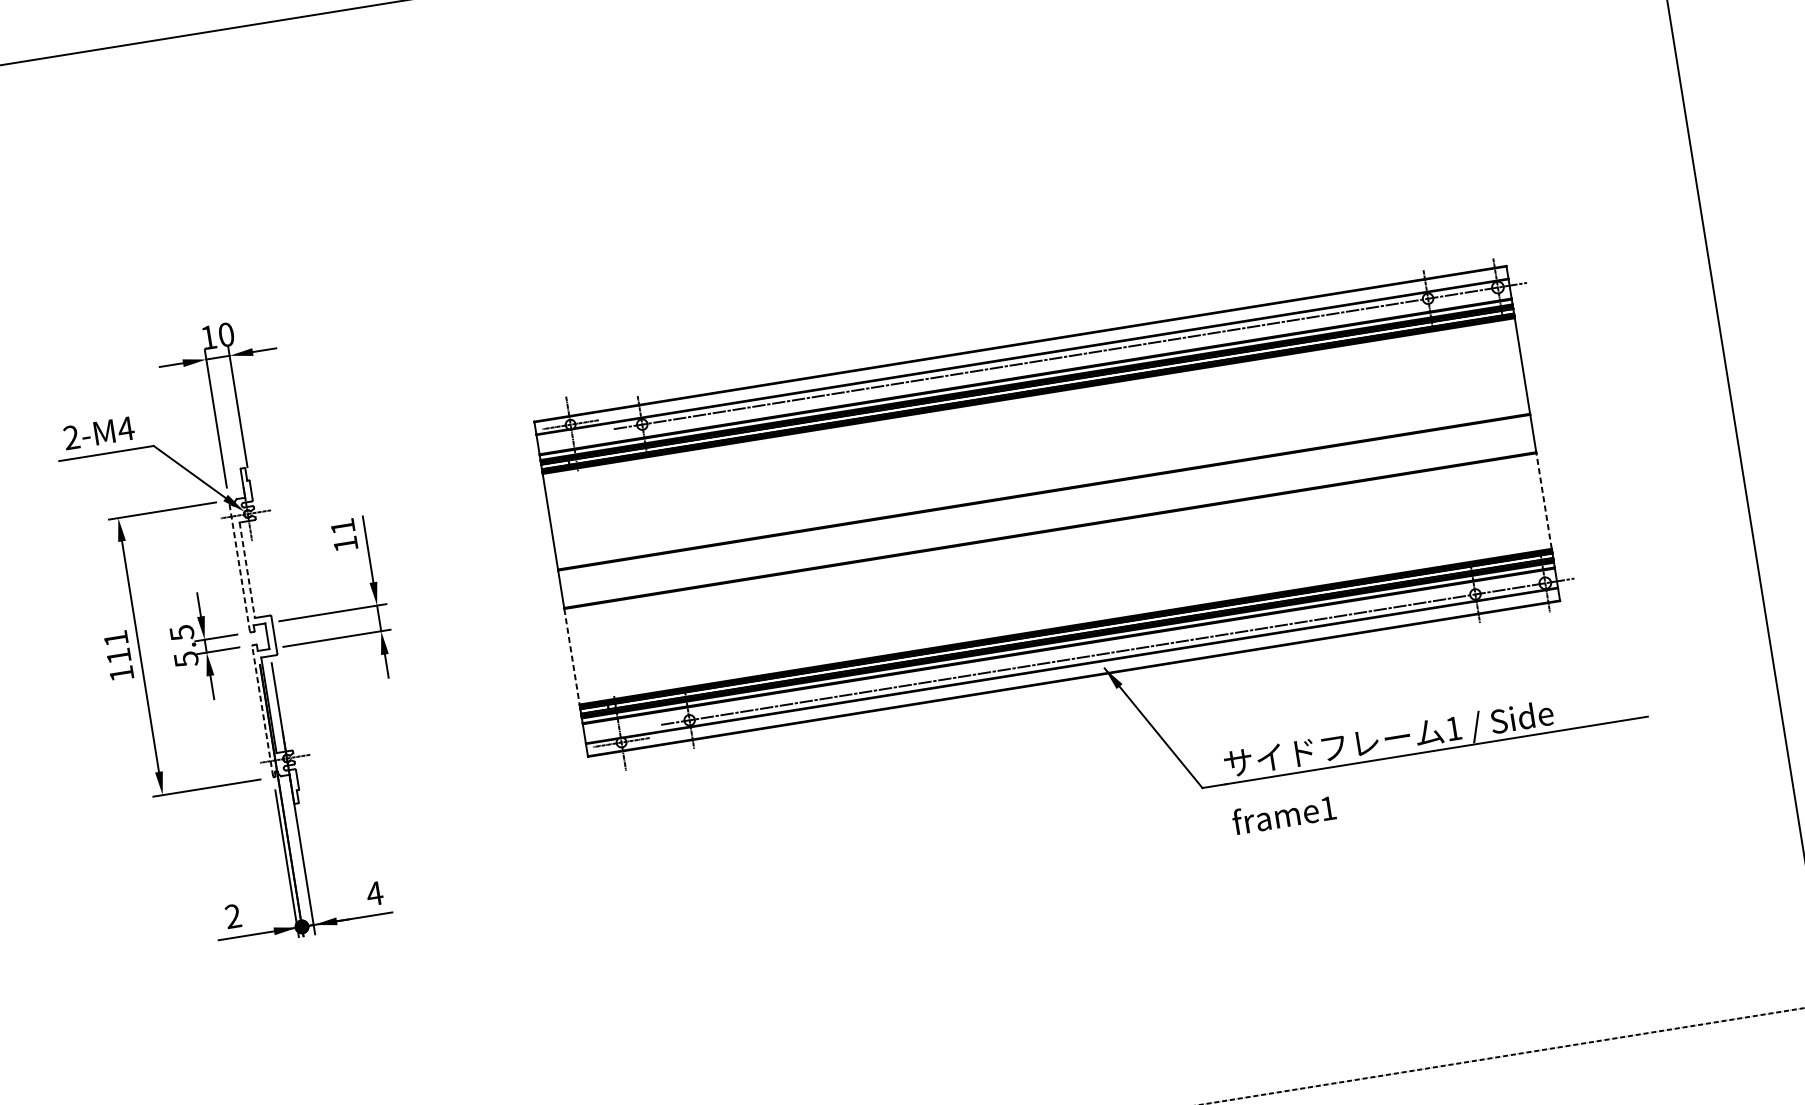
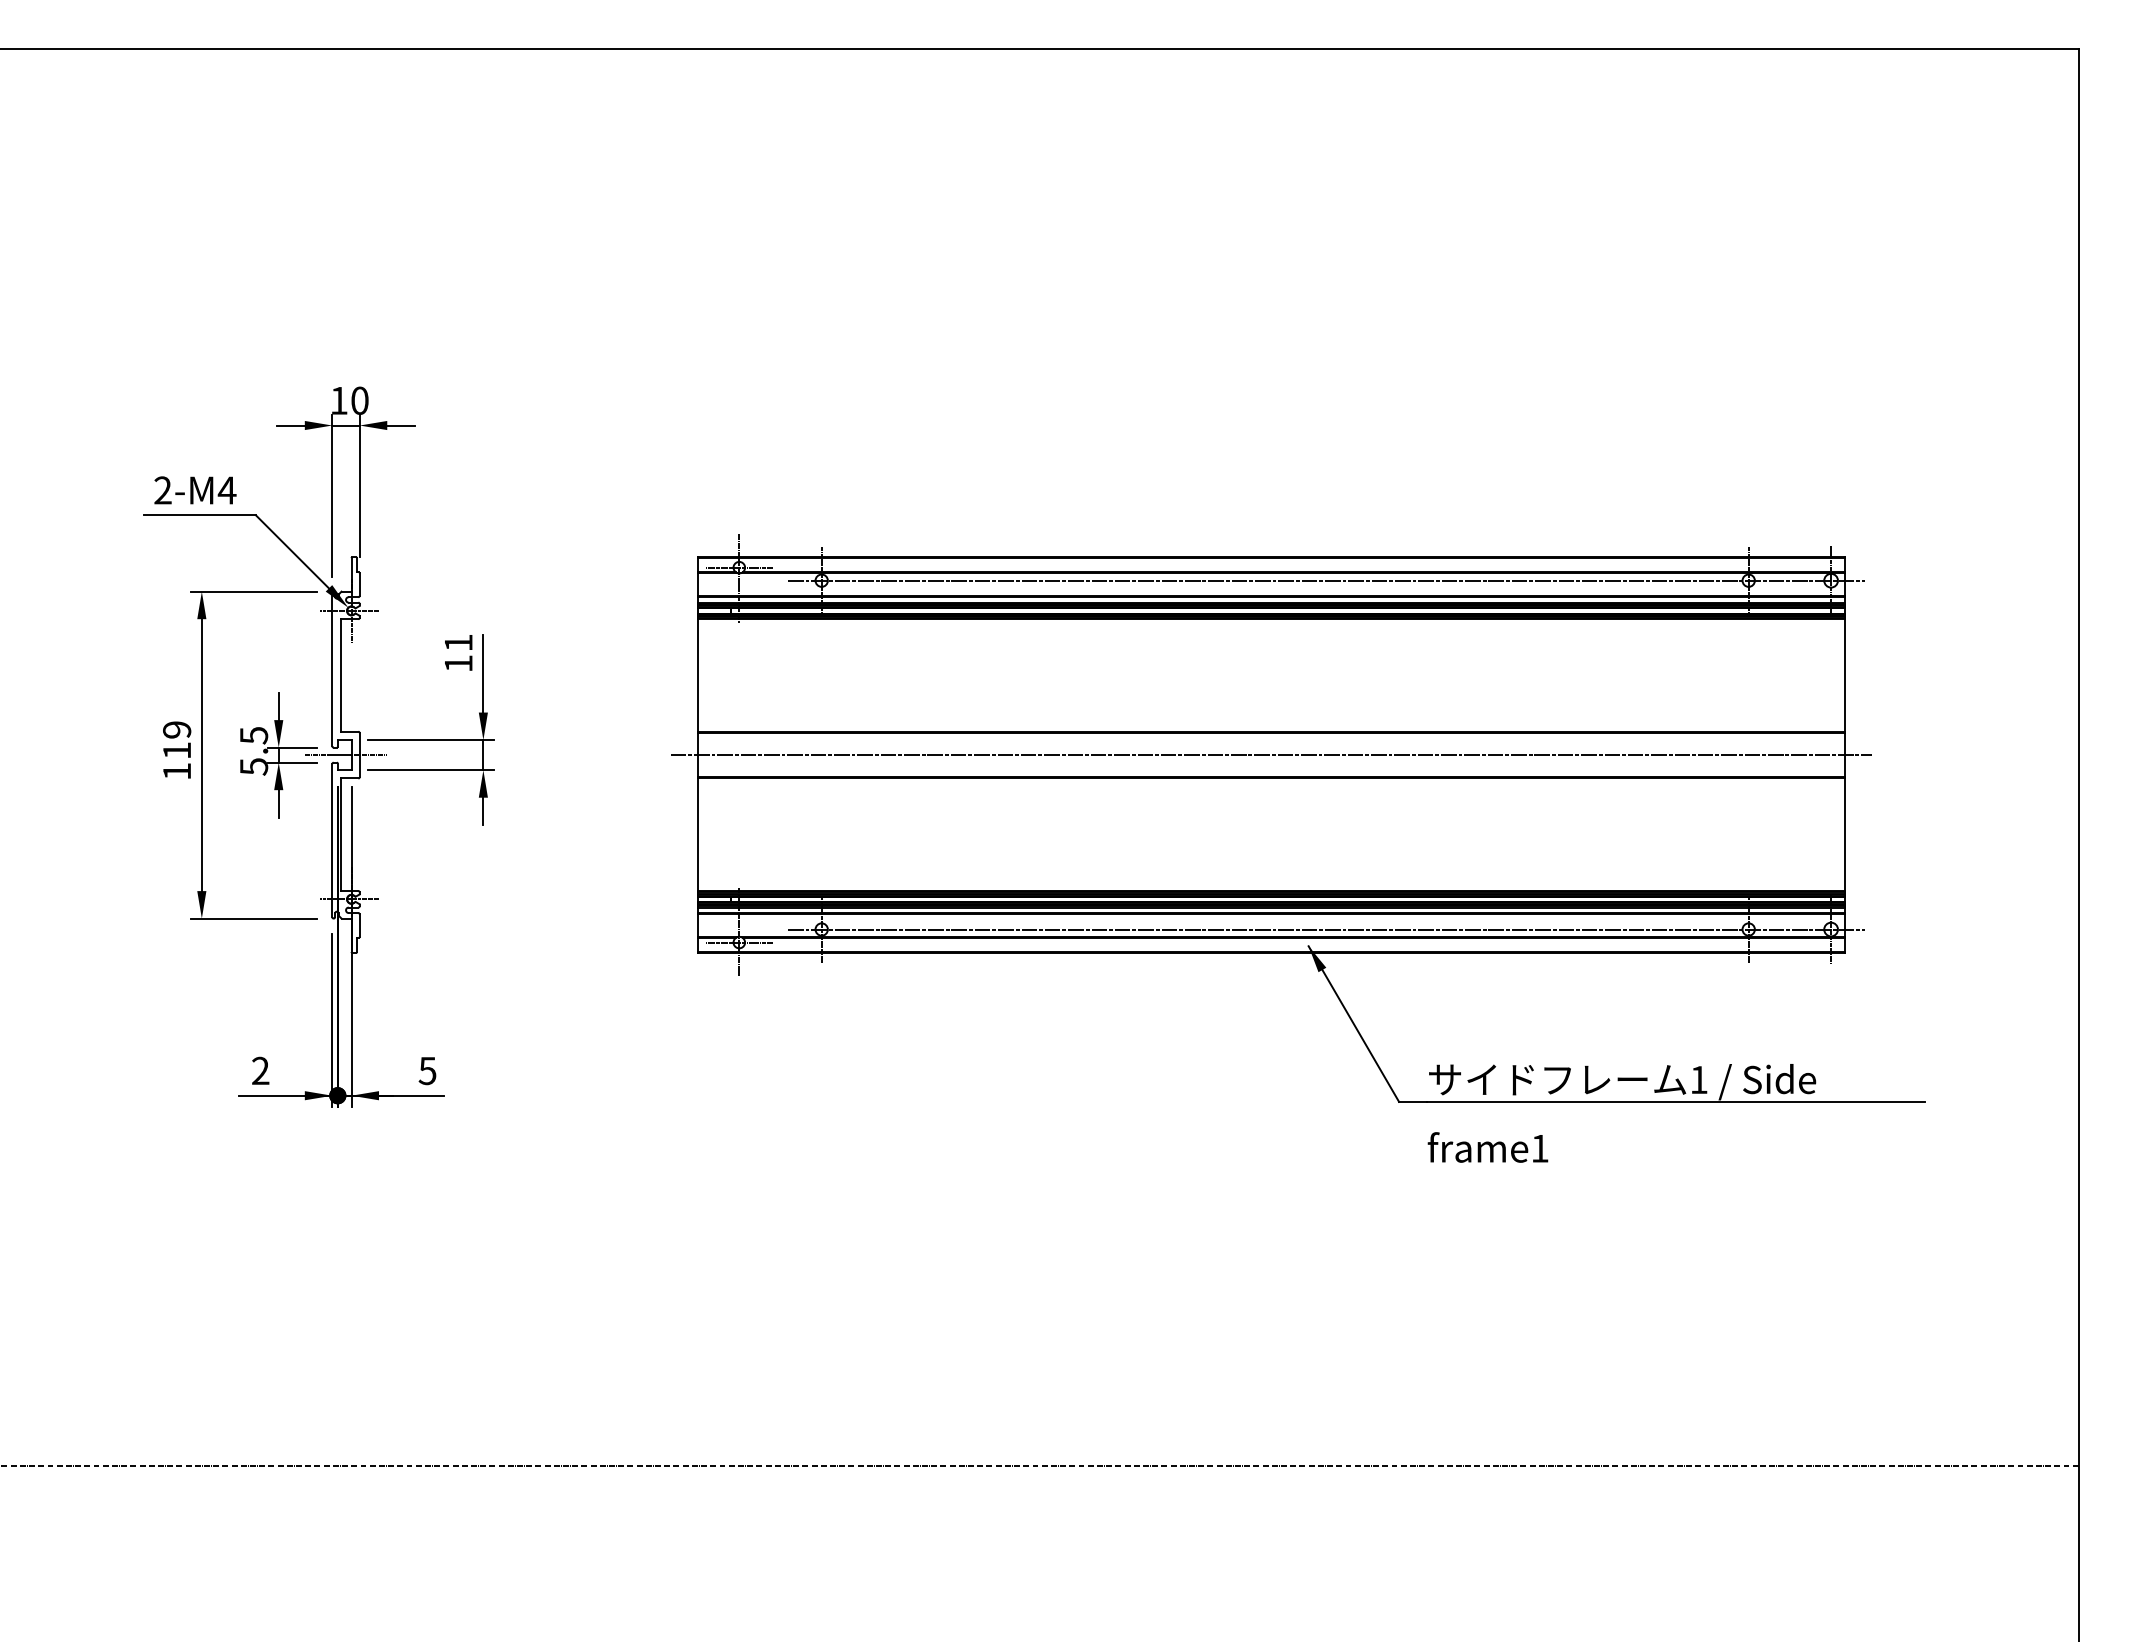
line: (1543, 500) -> (1844, 834), dashed -> solid
line: (1047, 511) -> (1271, 755), added
line: (239, 566) -> (332, 669), dashed -> solid
line: (247, 570) -> (340, 675), dashed -> solid
line: (262, 637) -> (345, 755), added
text: (116, 638) -> (177, 729), 111 -> 119
line: (572, 657) -> (698, 835), dashed -> solid
line: (262, 711) -> (332, 840), dashed -> solid
text: (374, 894) -> (427, 1071), 4 -> 5

